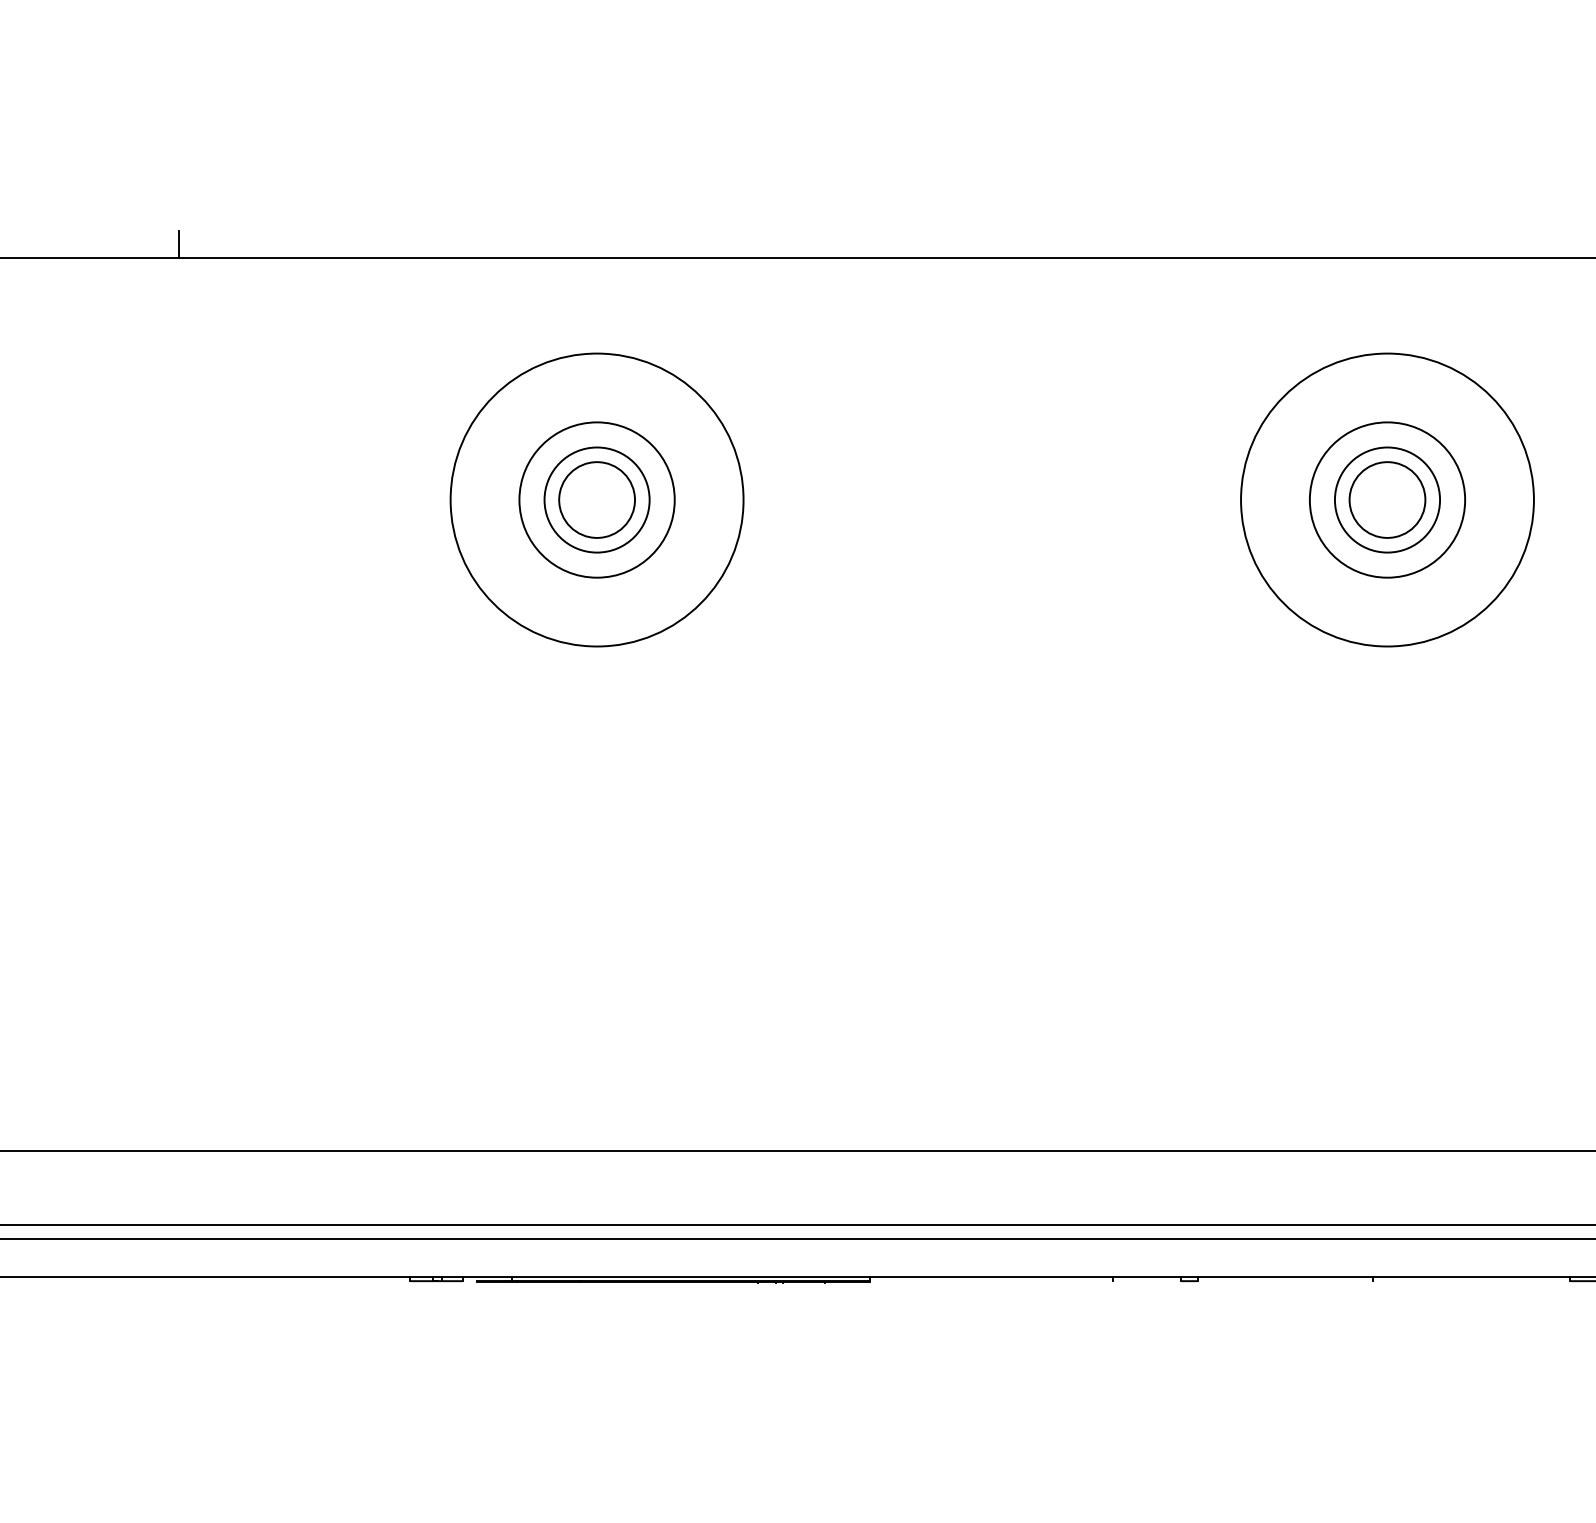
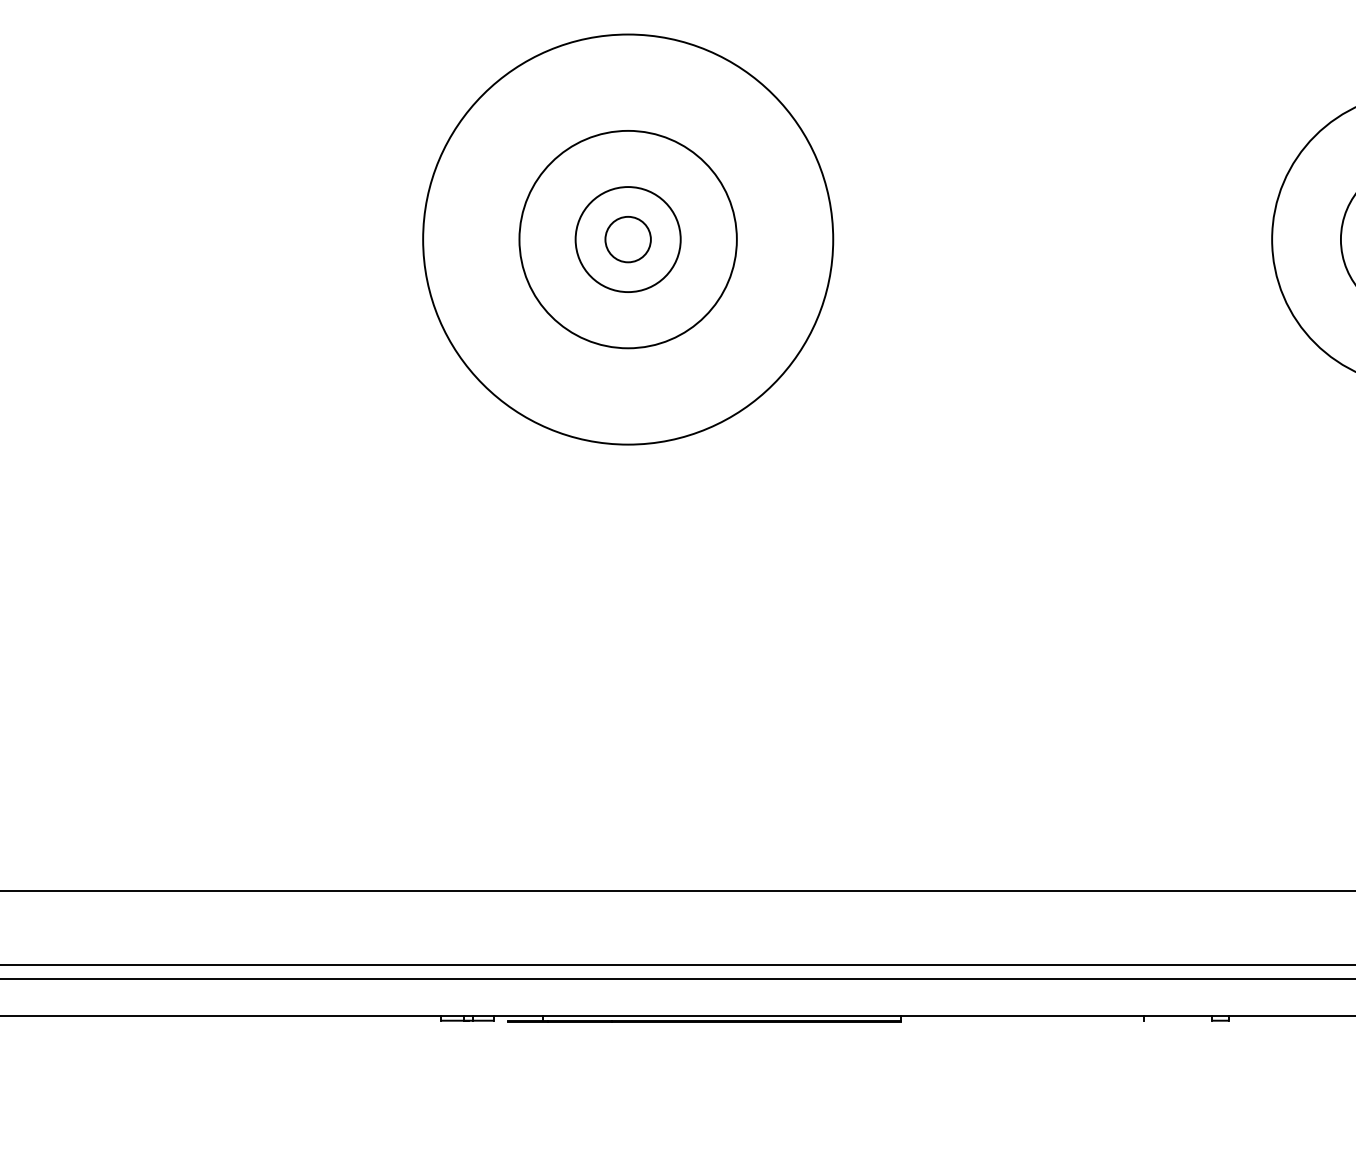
circle: (596, 499) -> (627, 239), size x0.6
circle: (596, 499) -> (627, 239), size x1.4
circle: (596, 499) -> (627, 239), size x1.4

